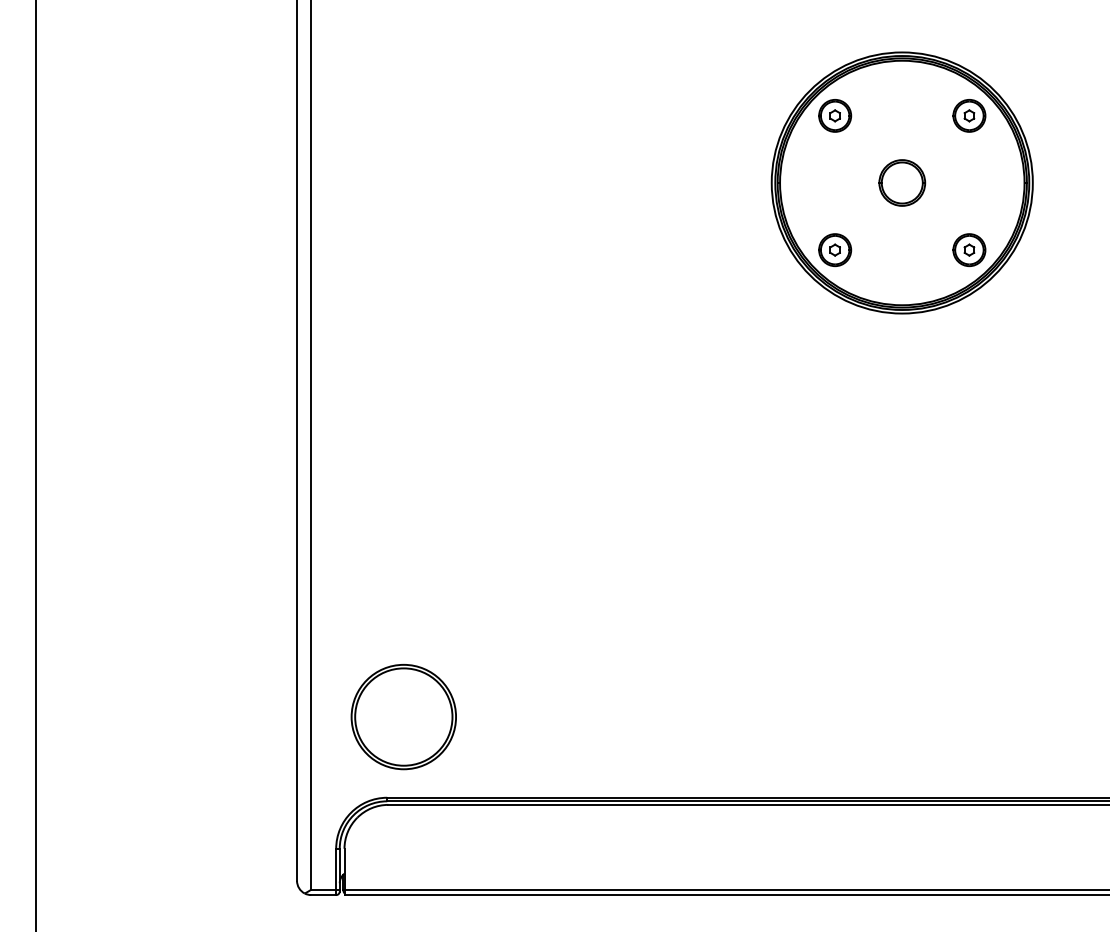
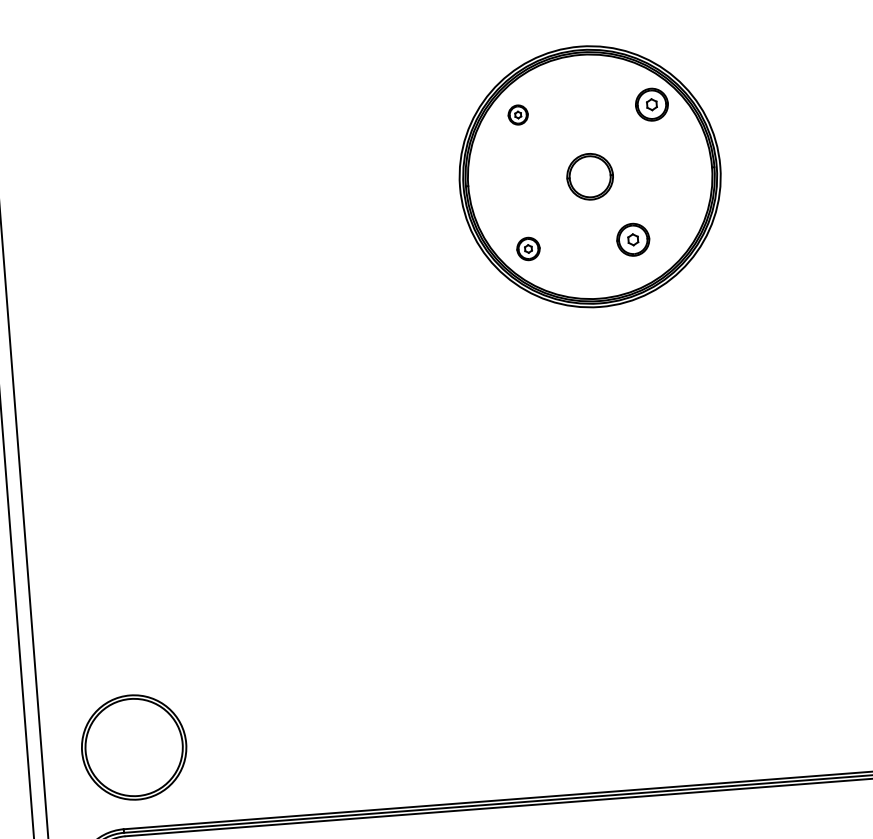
part: (835, 115) -> (518, 114), size x0.6
part: (835, 250) -> (528, 249), size x0.7
part: (969, 250) -> (633, 240), moved

